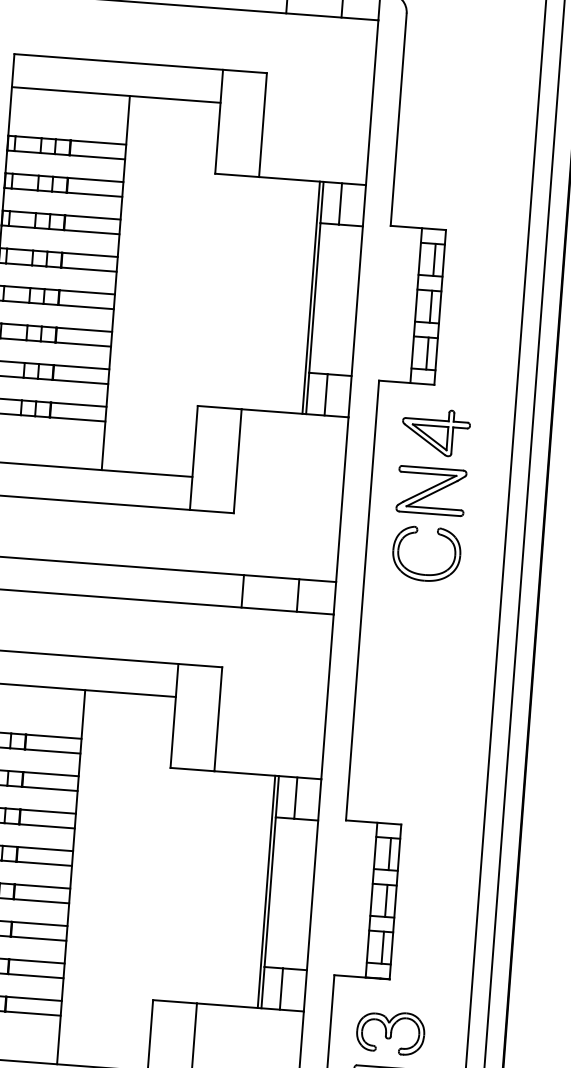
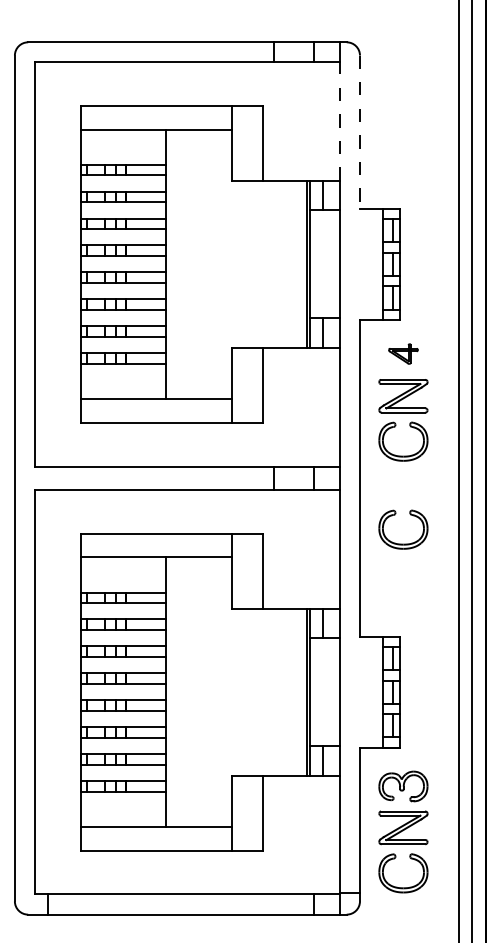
line: (372, 101) -> (340, 120), solid -> dashed
line: (399, 120) -> (360, 132), solid -> dashed
part: (435, 431) -> (403, 353), size x0.6
part: (416, 695) -> (403, 543), added

